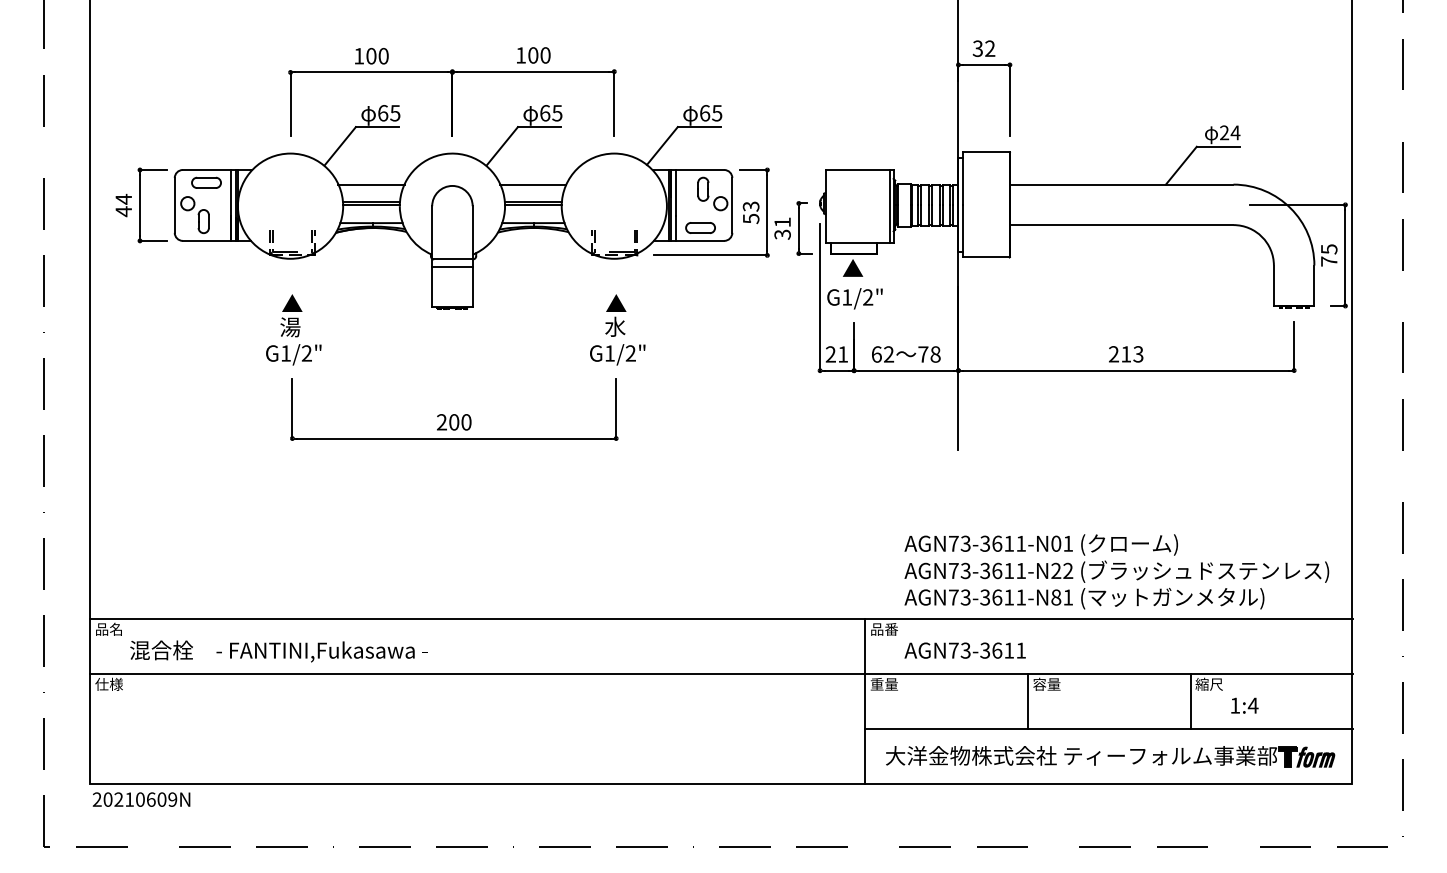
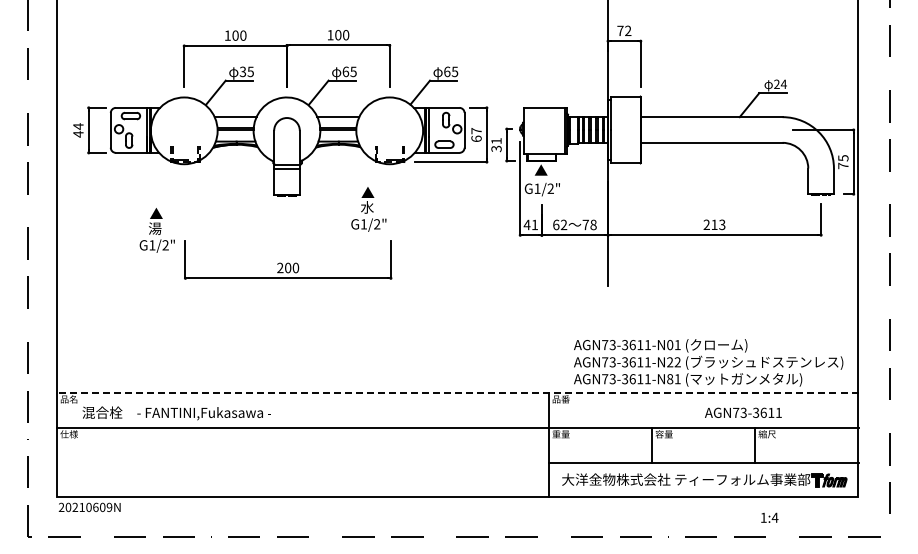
text: (978, 48) -> (620, 30), 32 -> 72
text: (382, 112) -> (242, 71), 65 -> 35
text: (751, 213) -> (476, 135), 53 -> 67
text: (292, 330) -> (156, 230), moved
text: (617, 330) -> (368, 209), moved
text: (829, 353) -> (526, 224), 21 -> 41
line: (721, 618) -> (457, 392), solid -> dashed
text: (965, 650) -> (743, 412), moved
text: (1244, 705) -> (769, 517), moved

